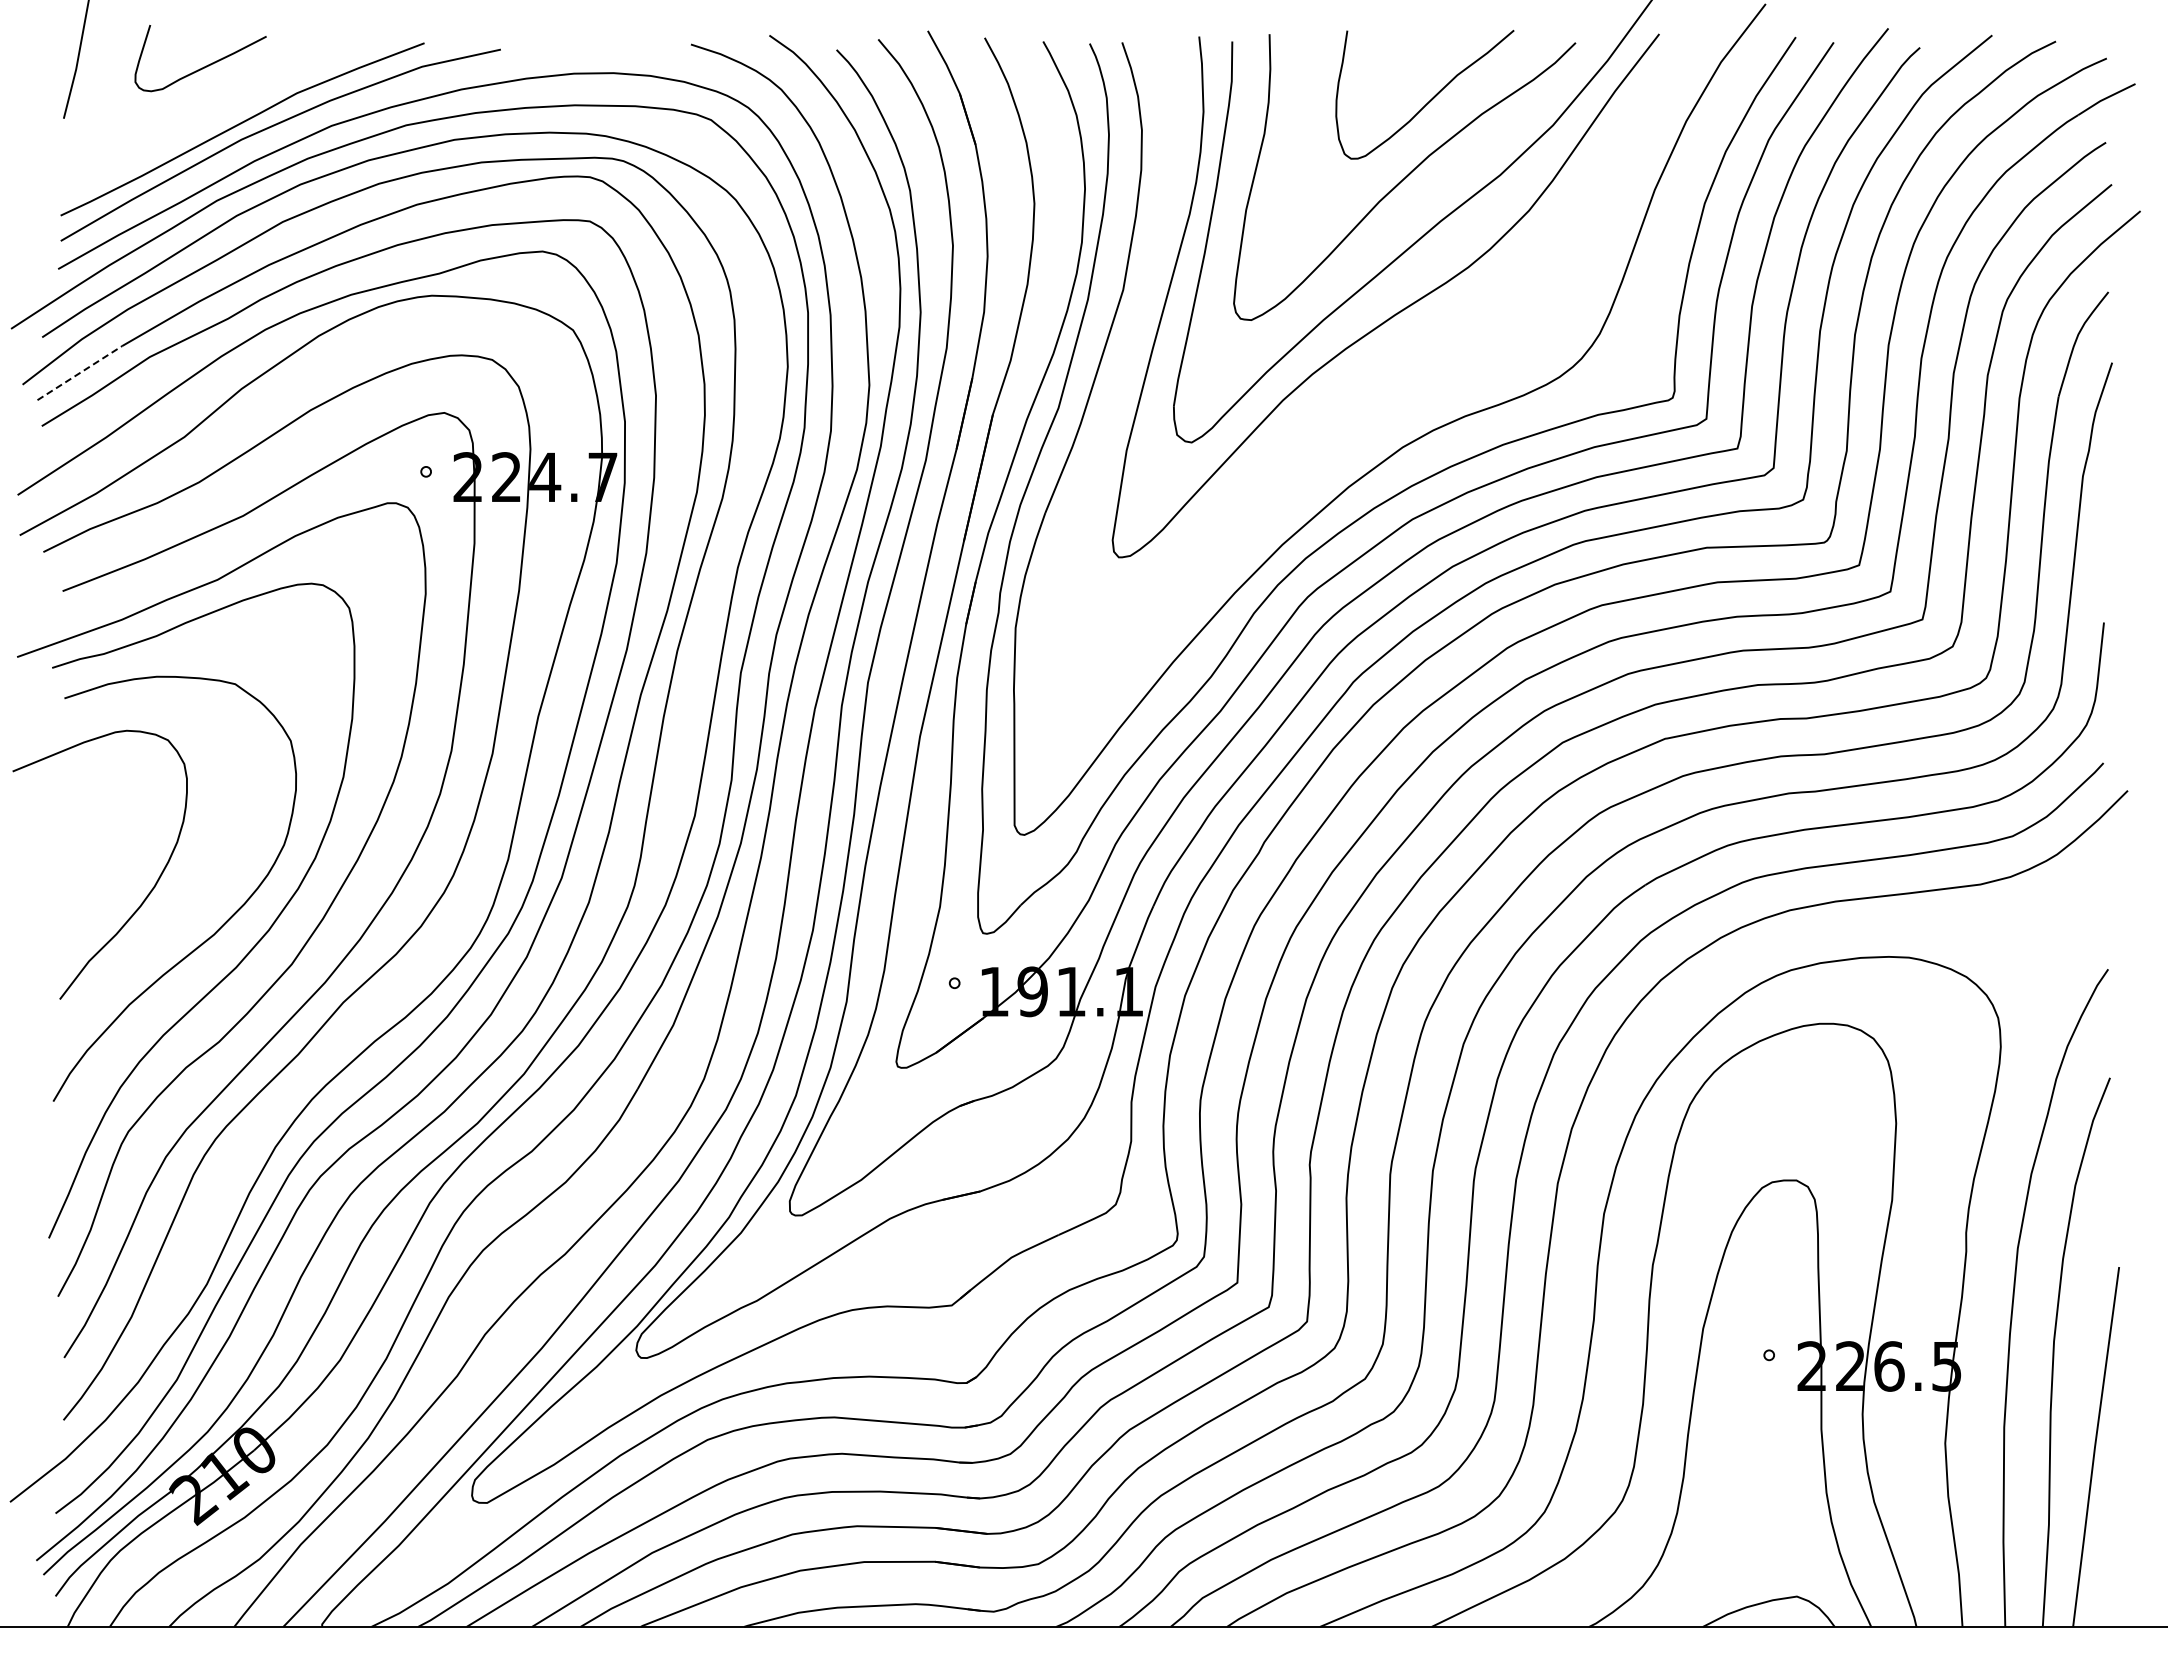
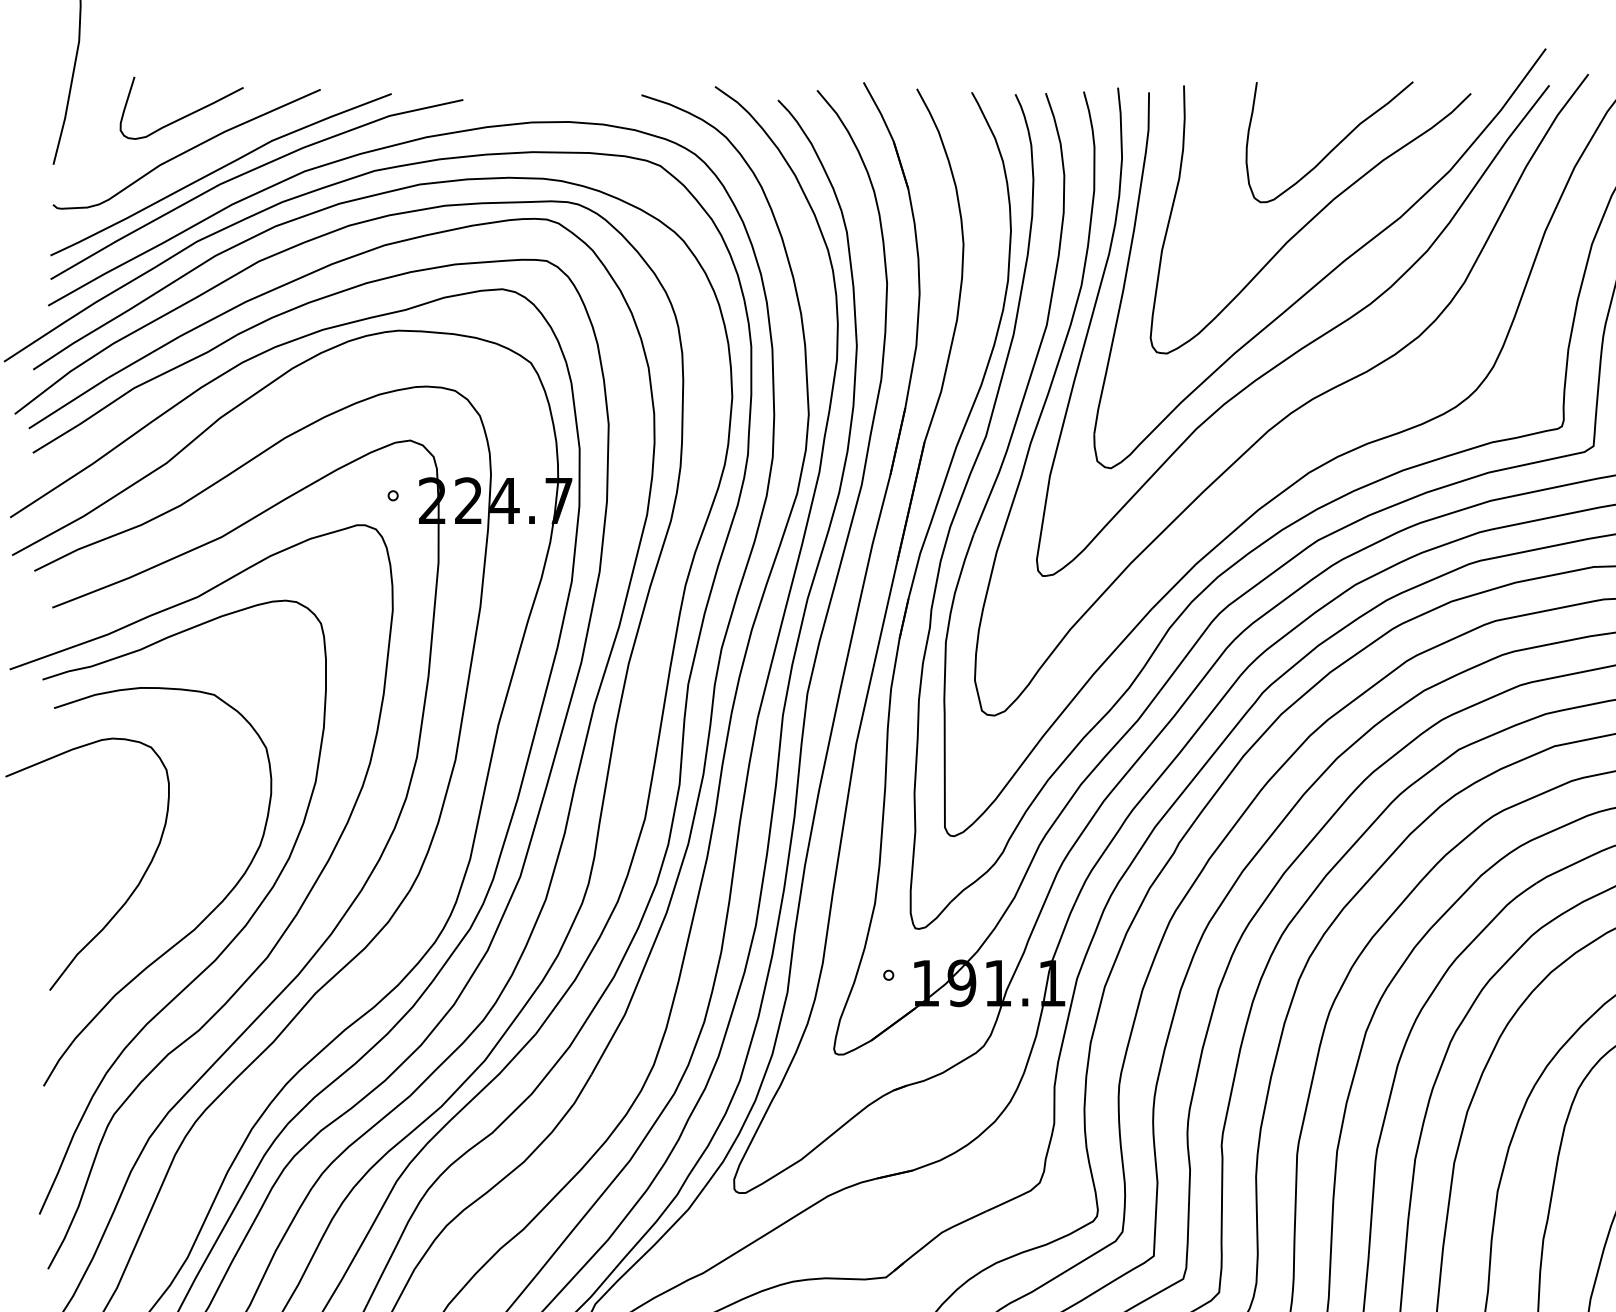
curve: (205, 103) -> (186, 150), added
line: (80, 372) -> (69, 402), dashed -> solid
curve: (1383, 382) -> (1290, 412), added

